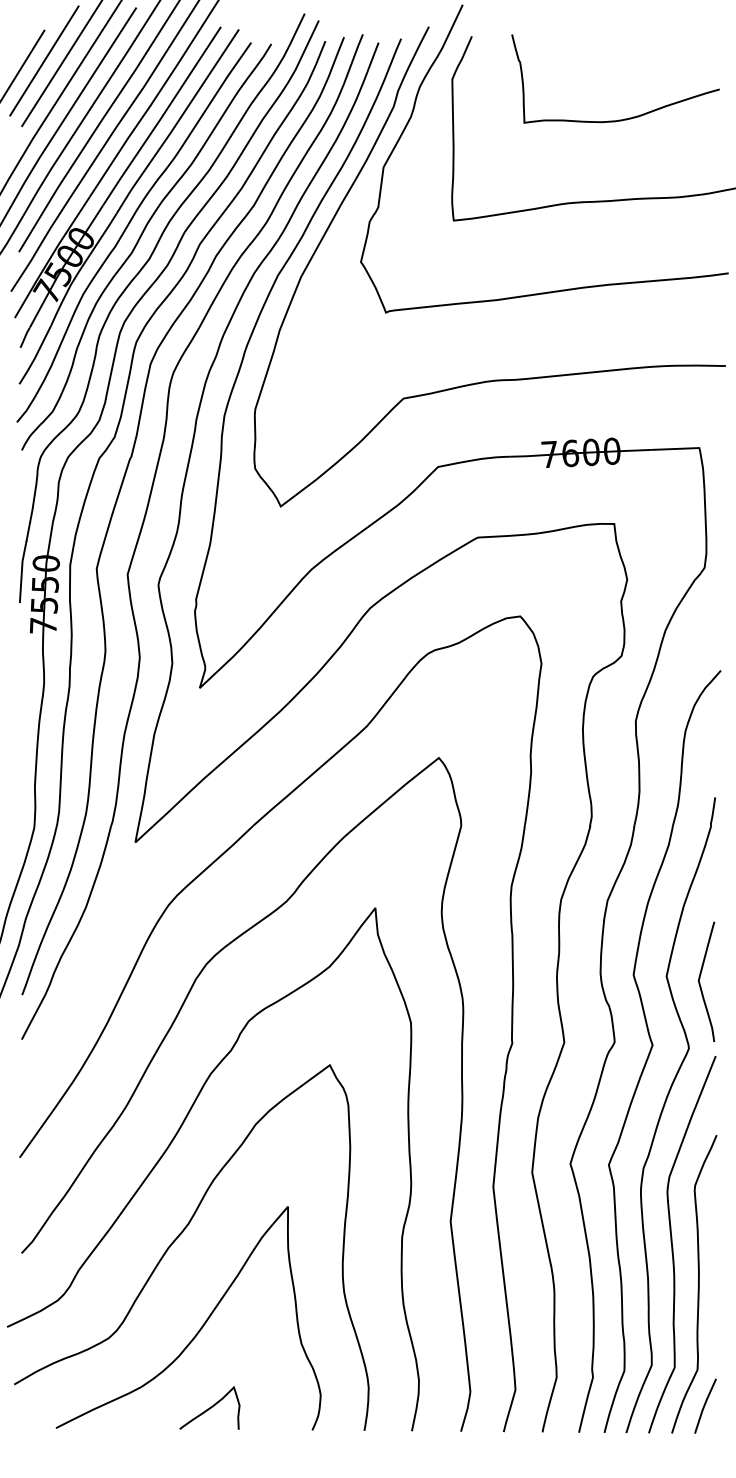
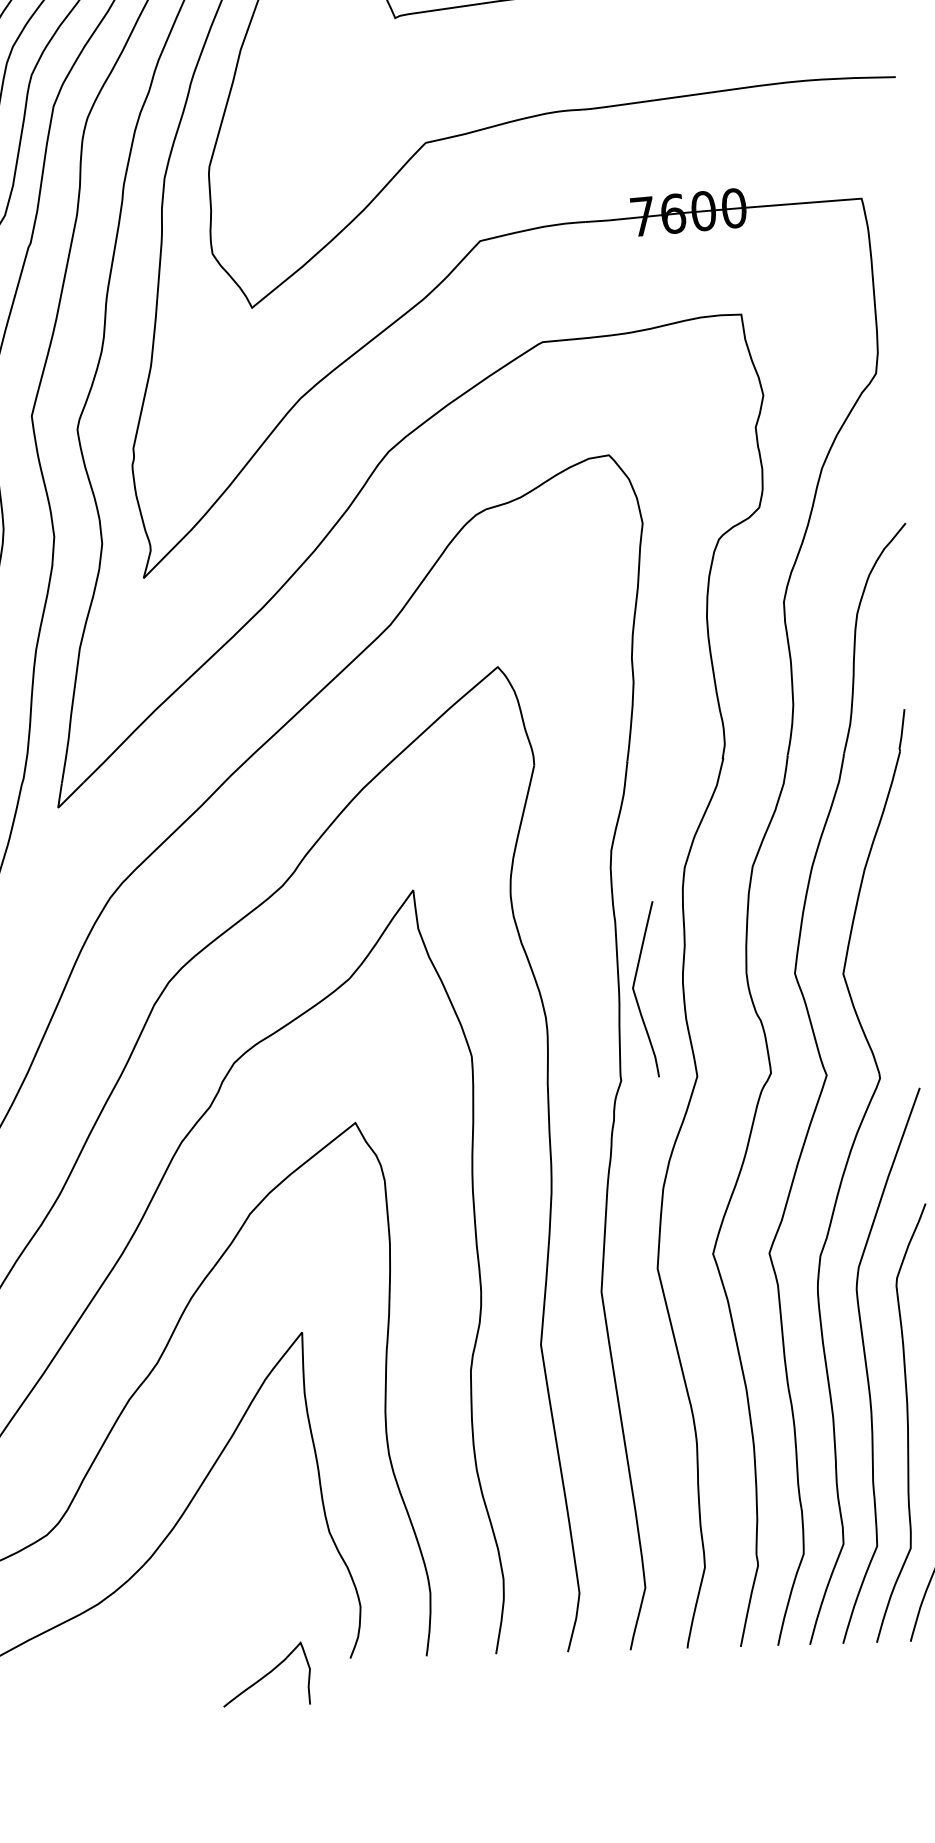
curve: (700, 982) -> (635, 990), moved
curve: (209, 1407) -> (266, 1673), moved

